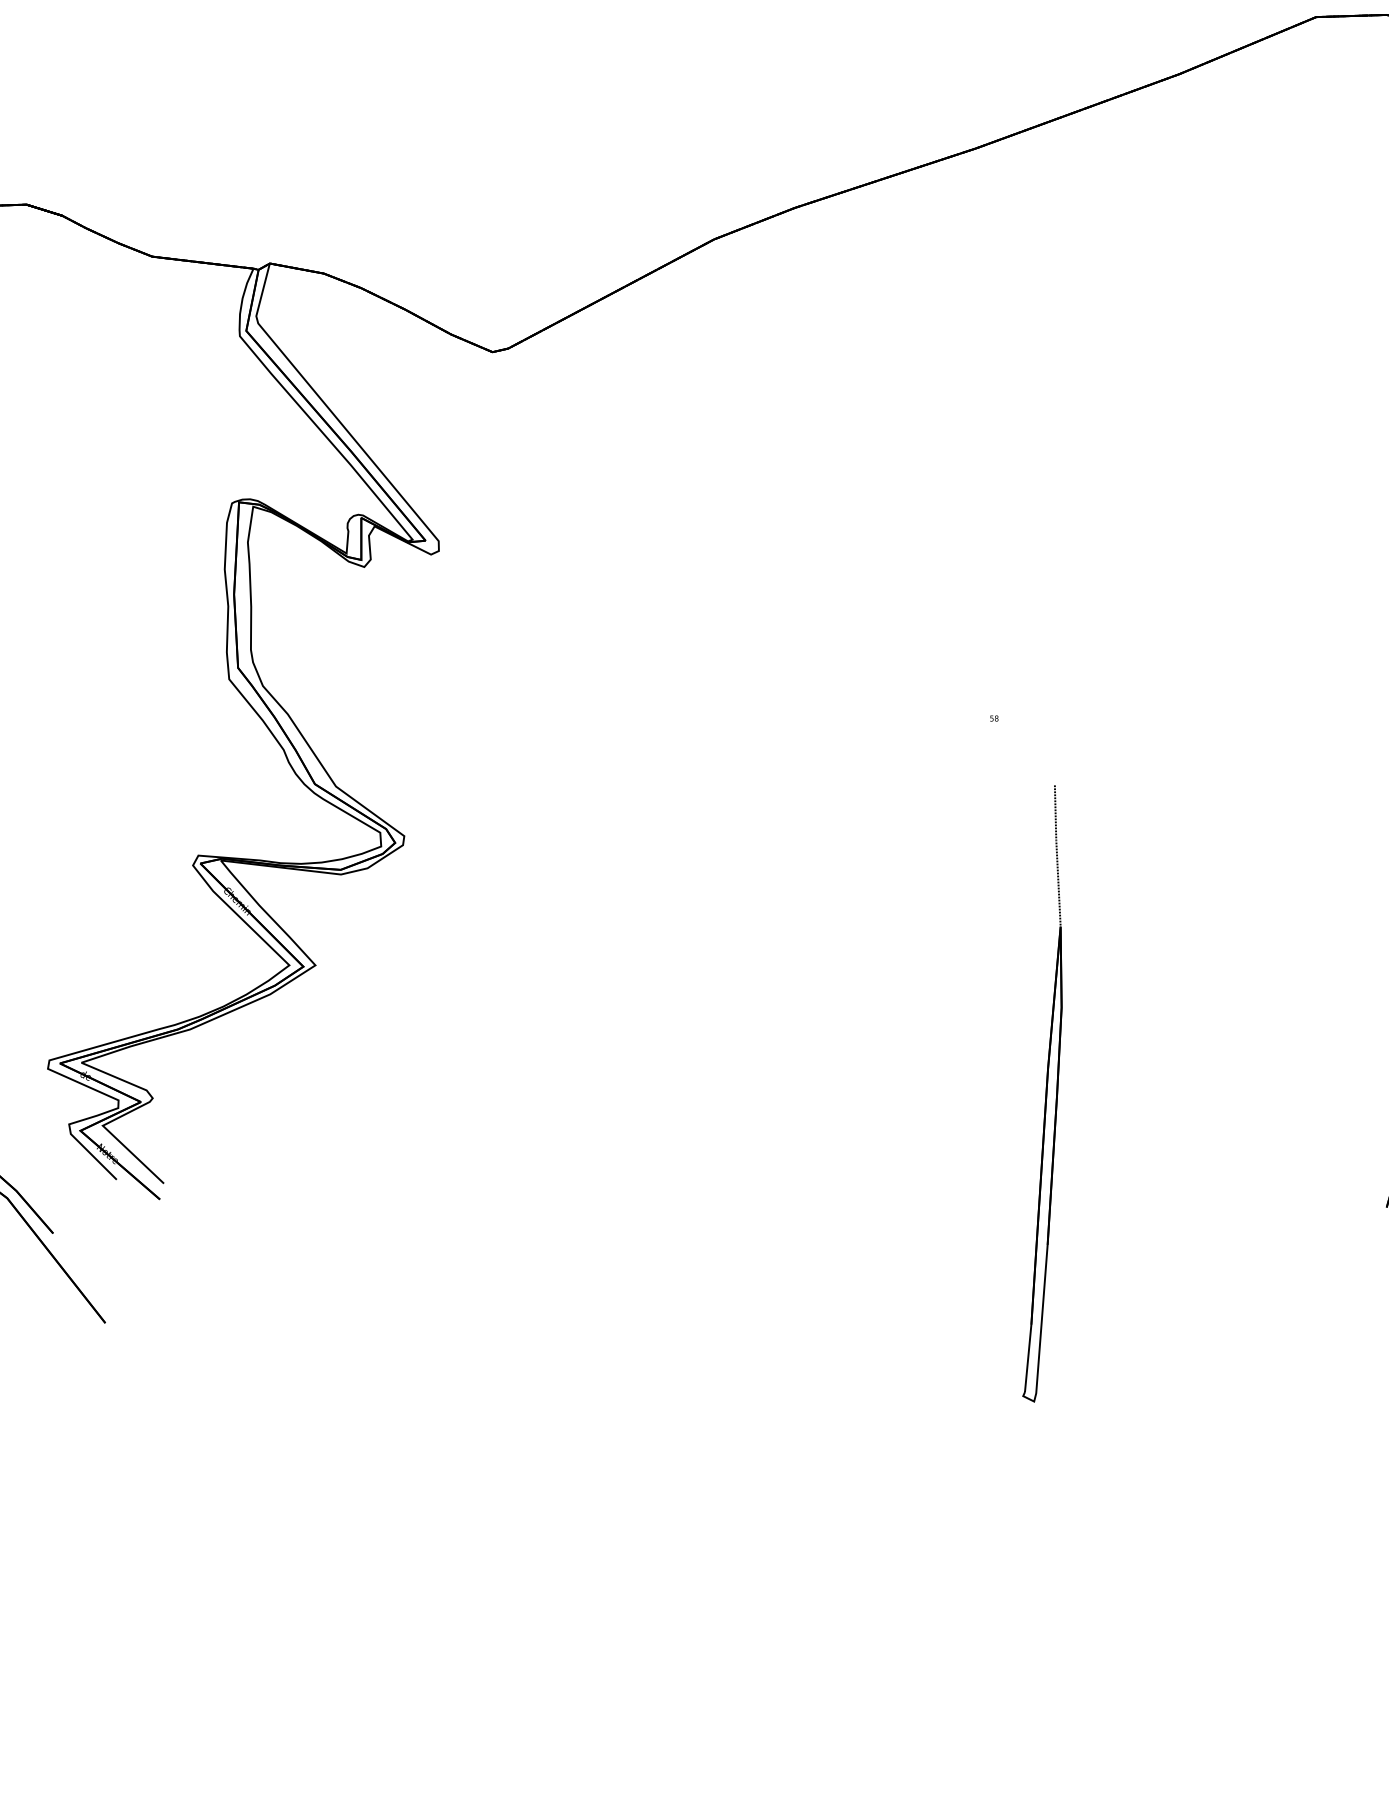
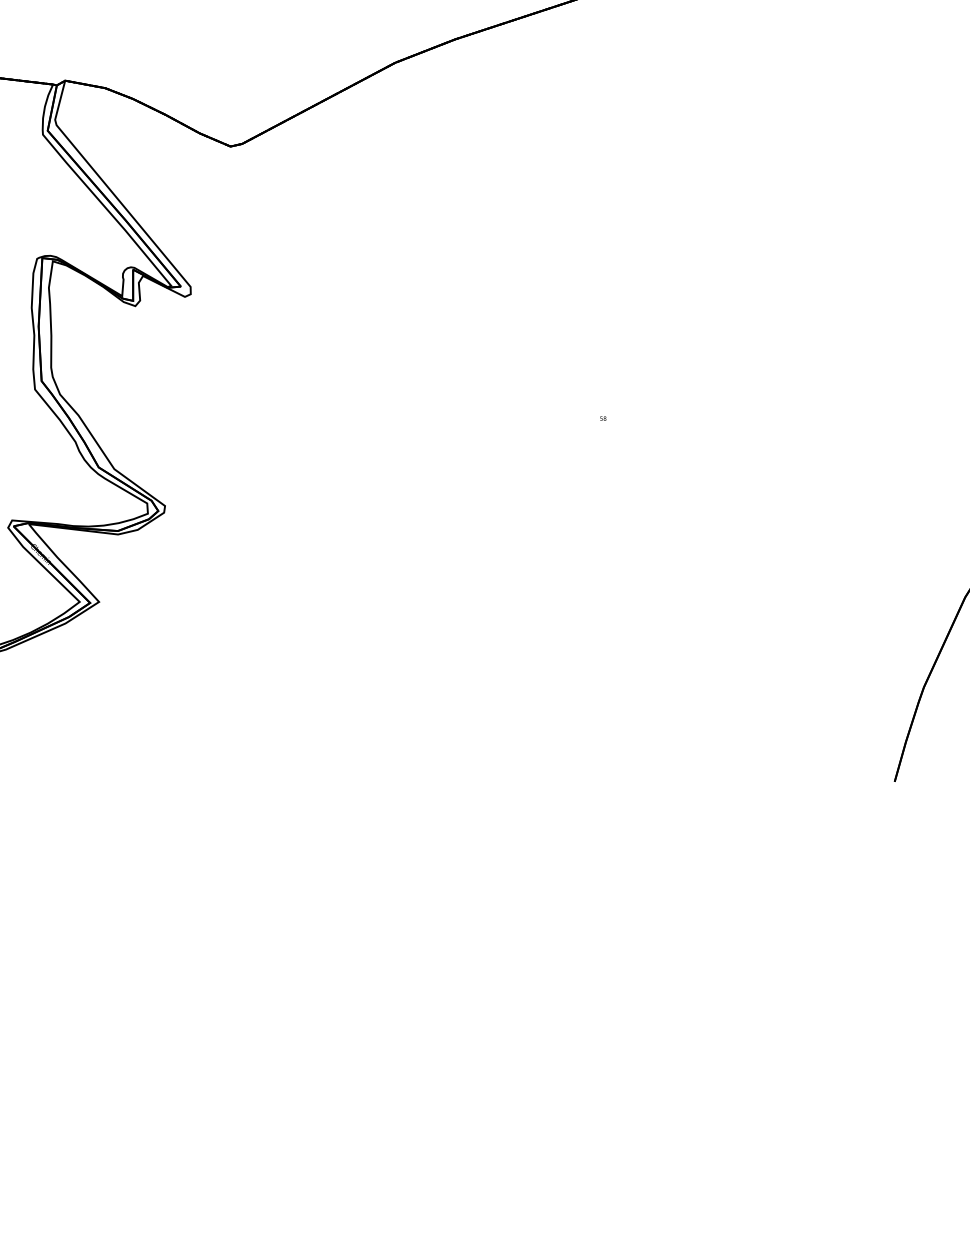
part: (1042, 1093) -> (639, 697), removed

